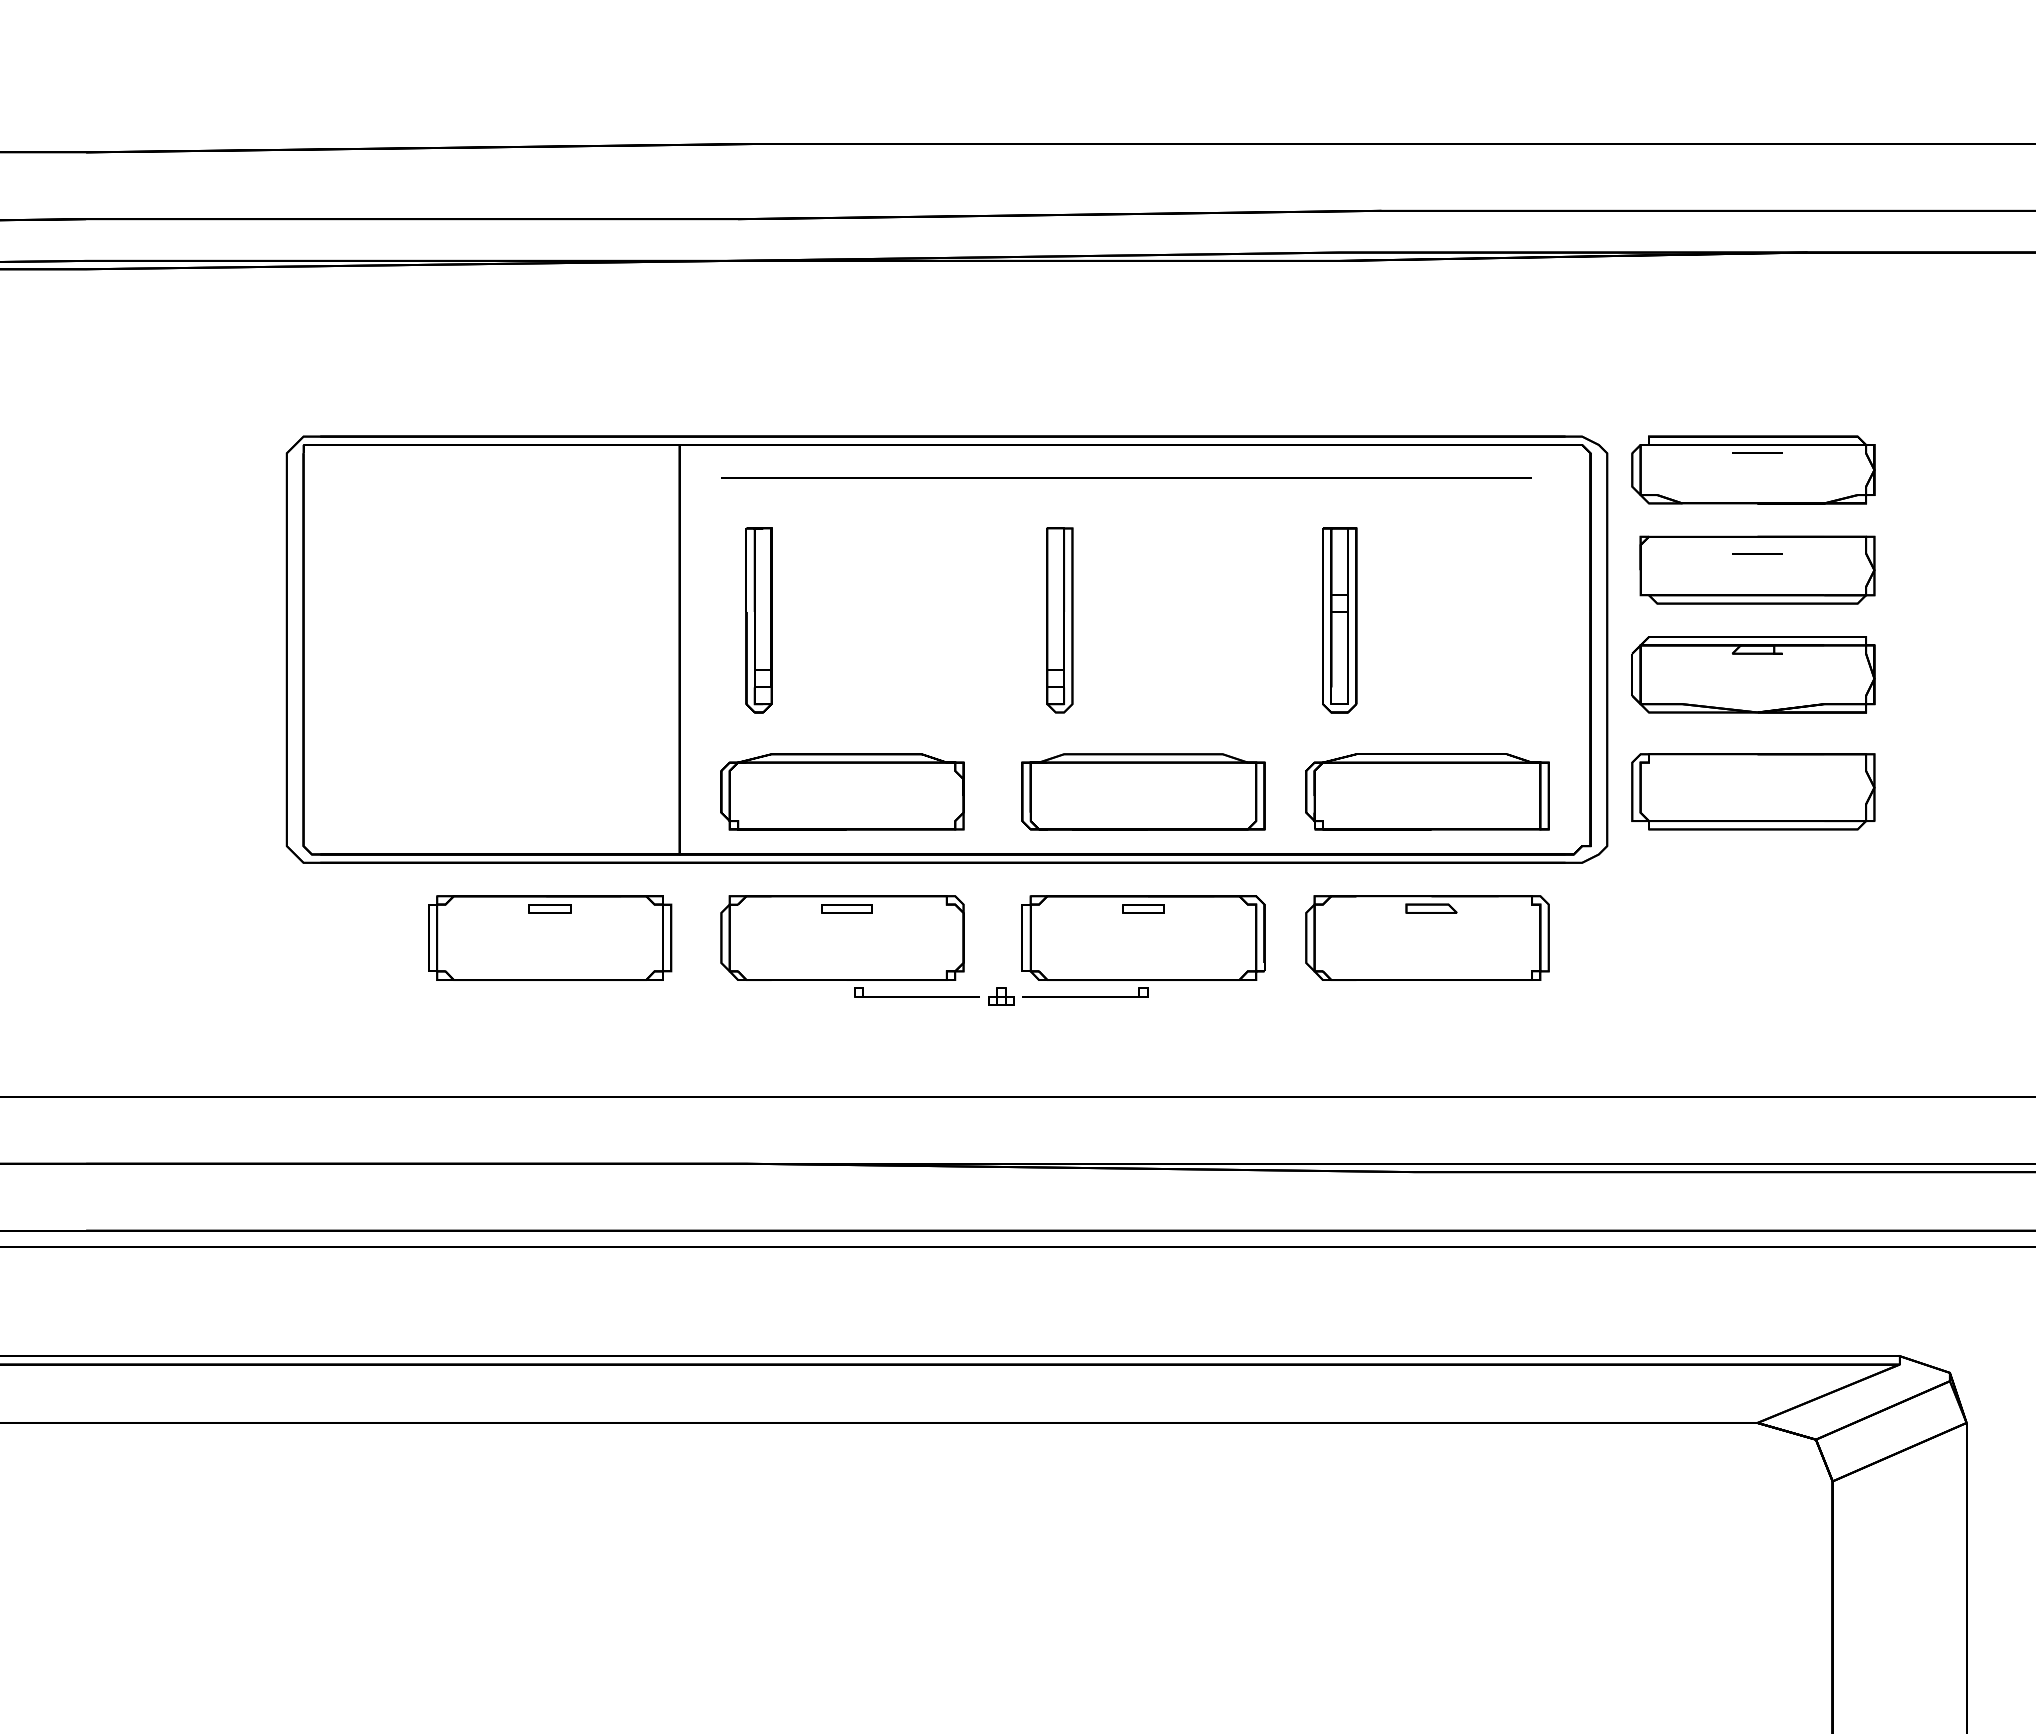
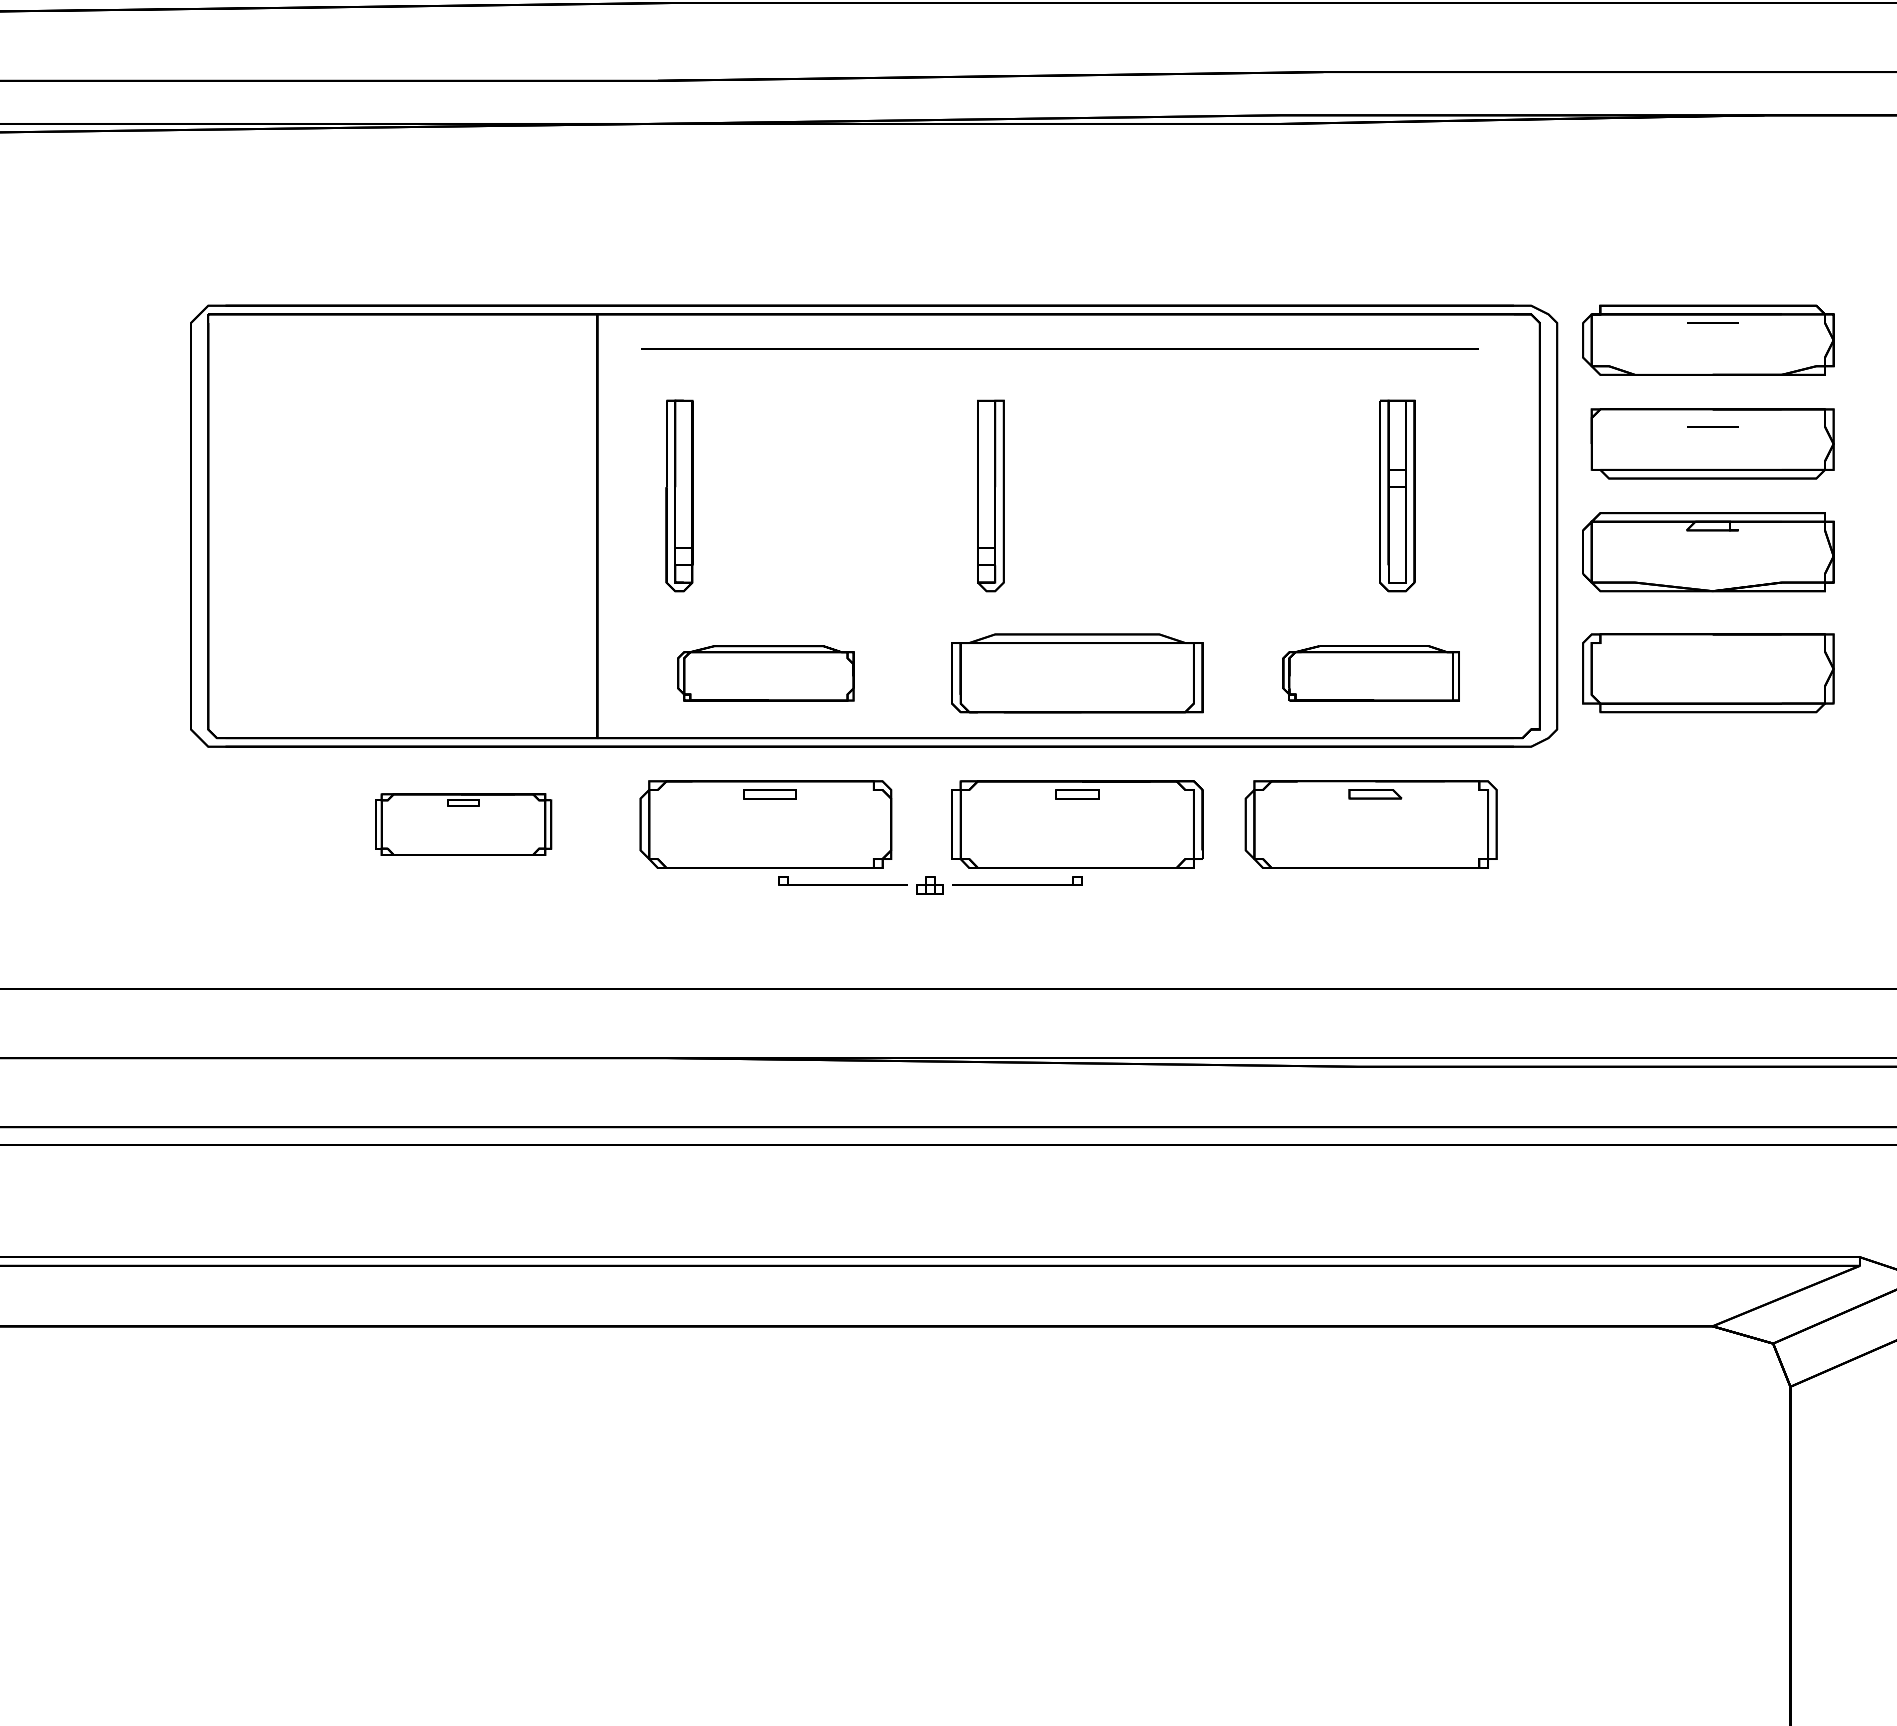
part: (1339, 620) -> (1397, 496), moved
part: (842, 791) -> (765, 672), size x0.7
part: (1427, 791) -> (1371, 672), size x0.7
part: (550, 937) -> (463, 824), size x0.7

